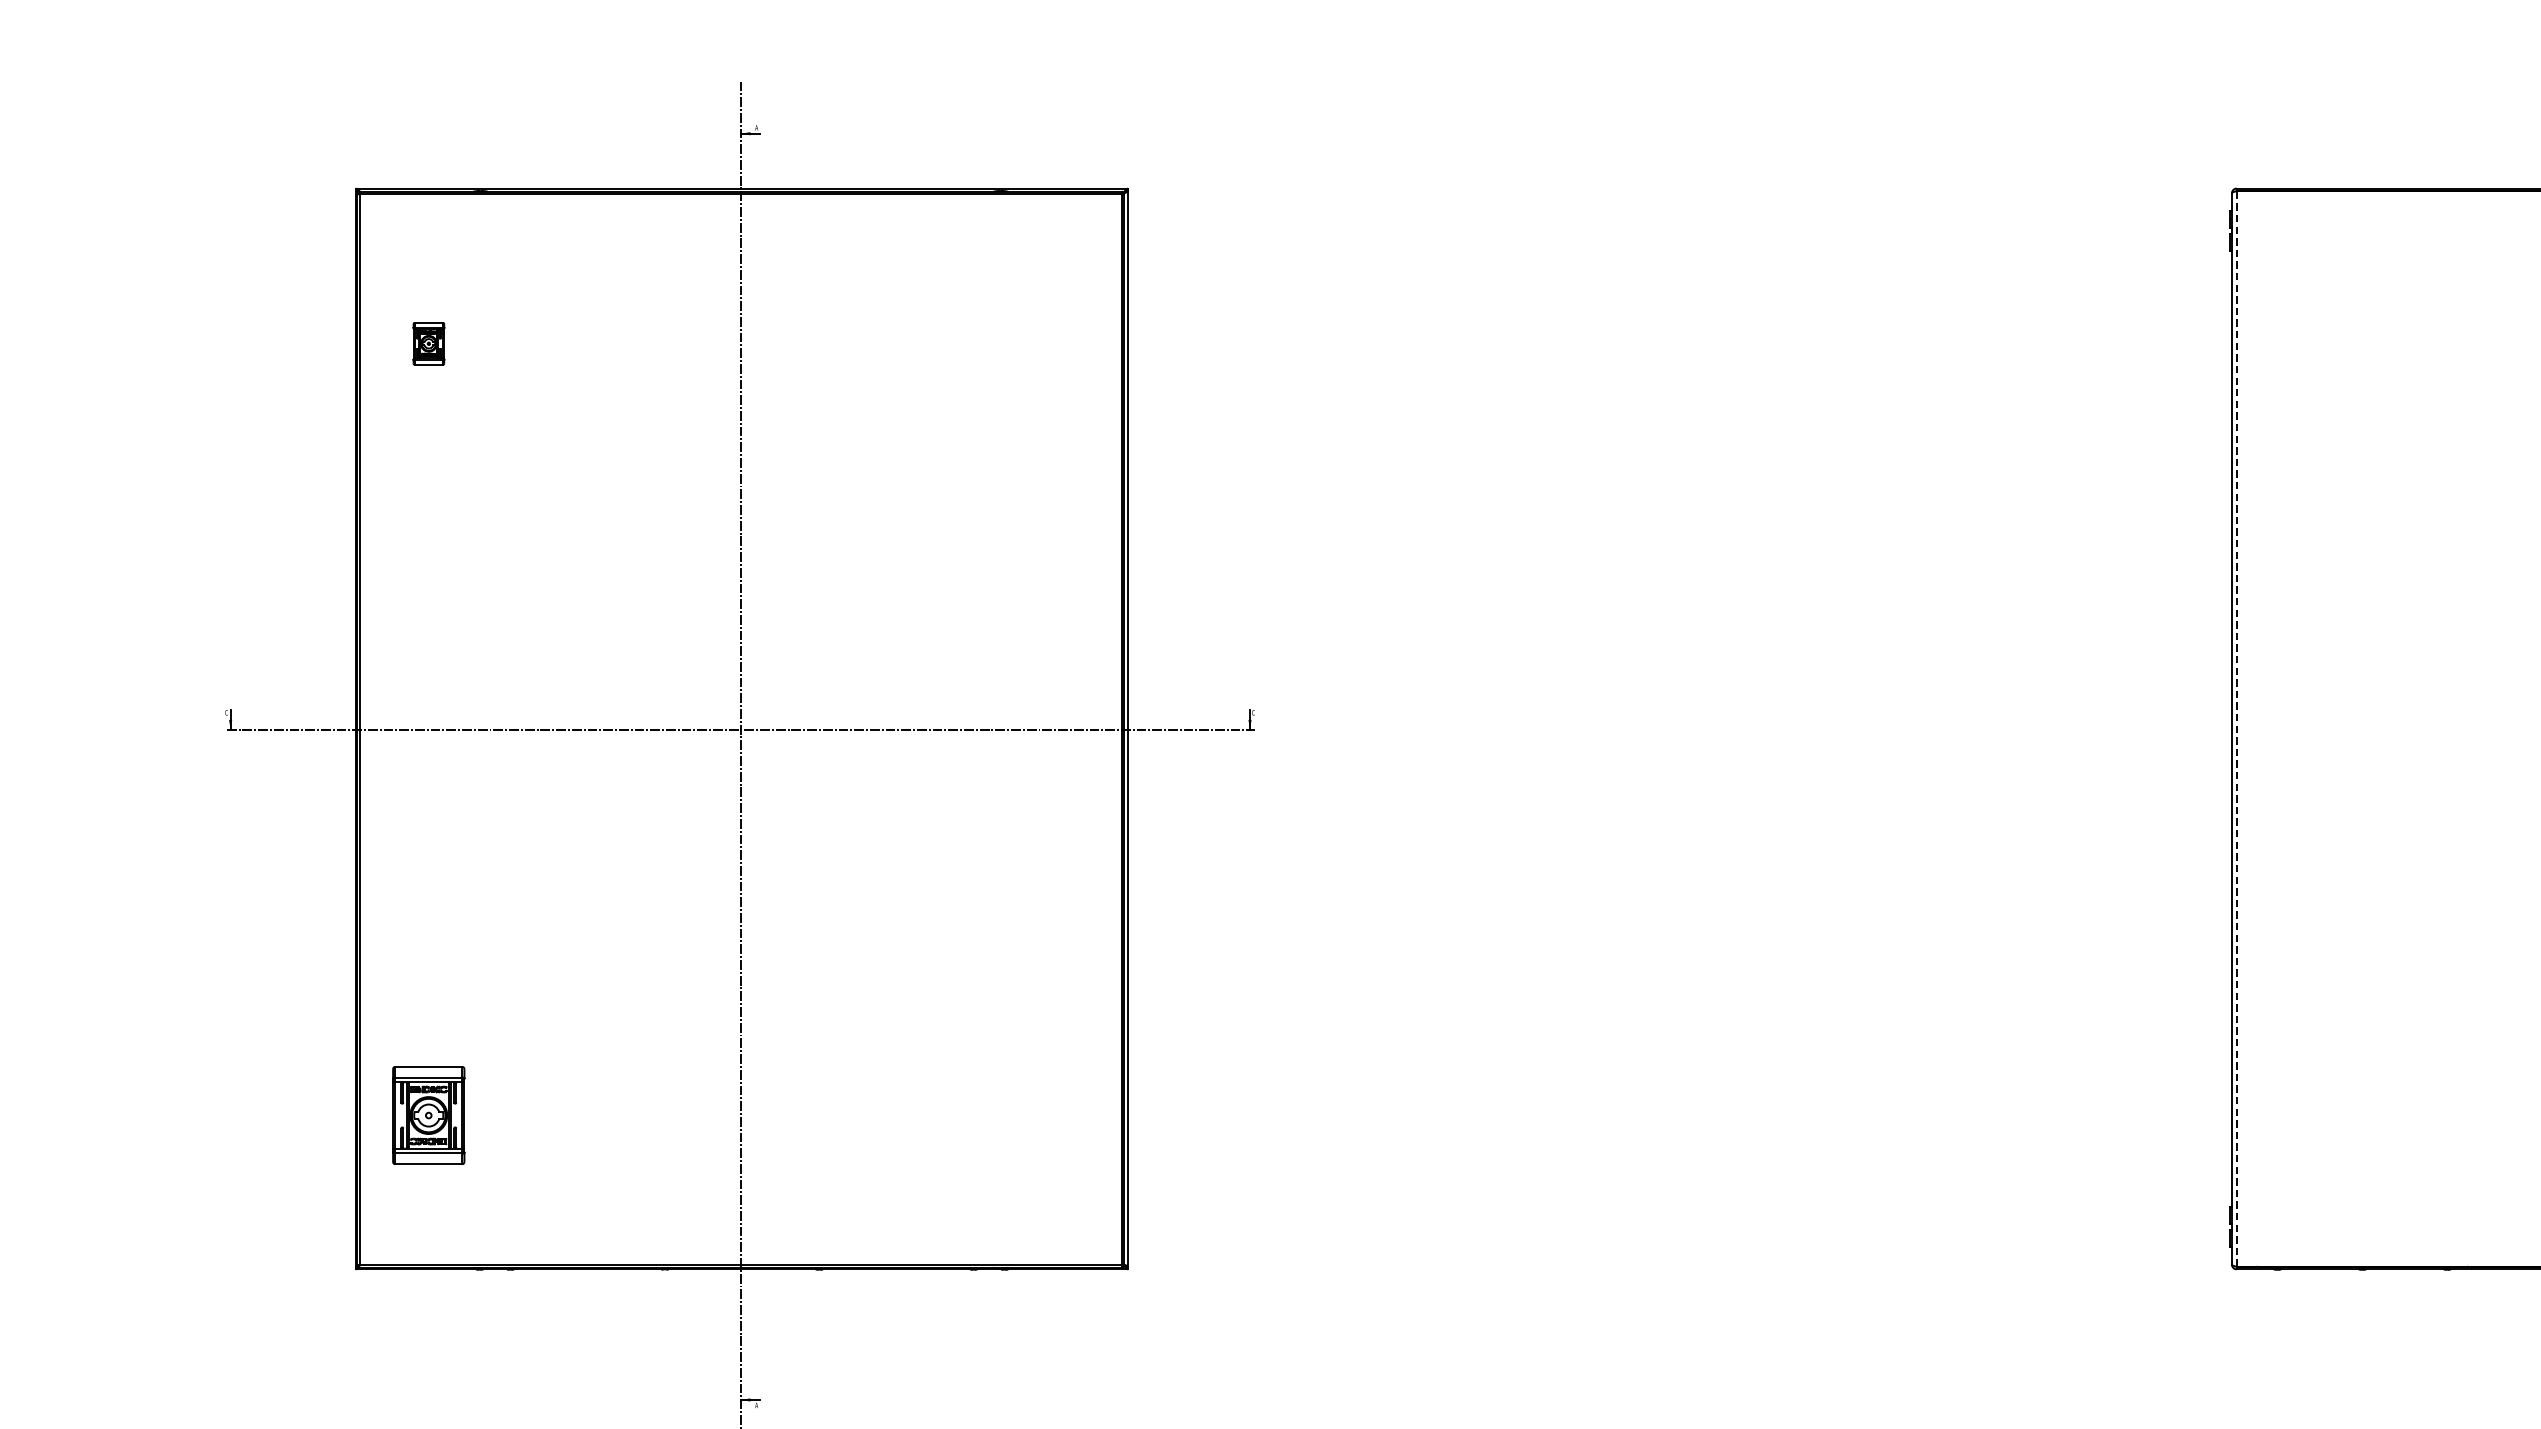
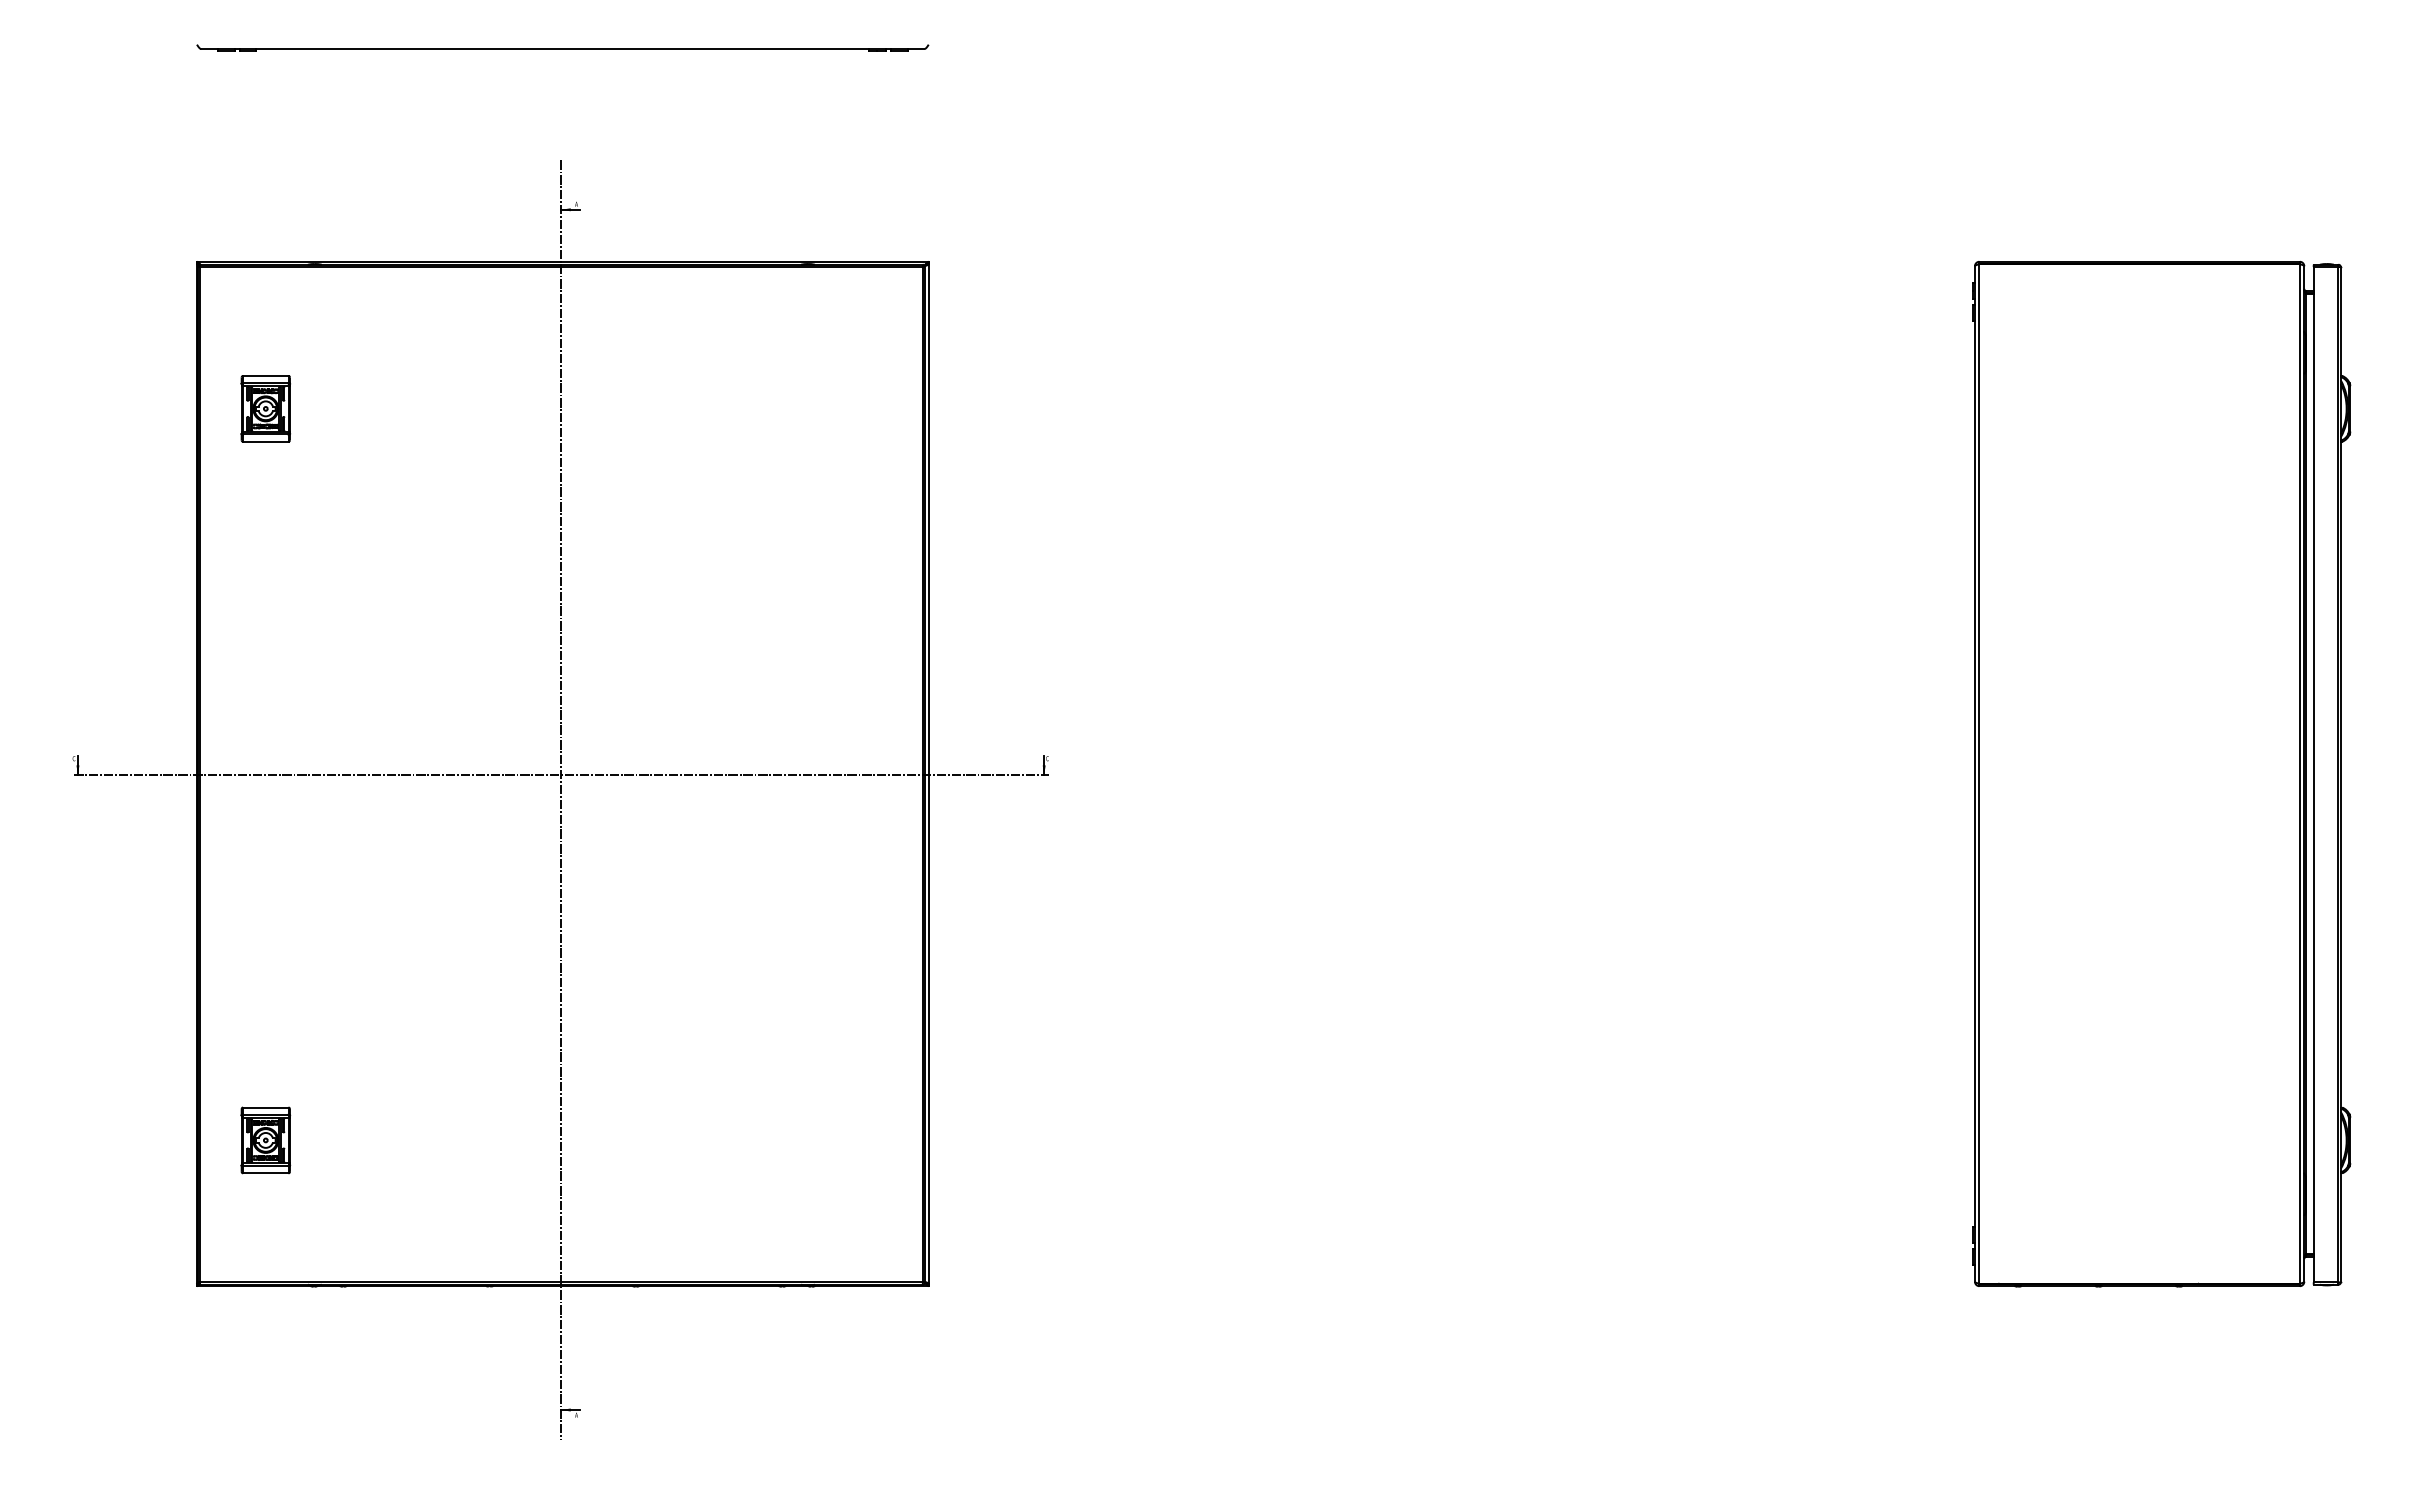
part: (428, 343) -> (265, 408), size x1.67
line: (2236, 728) -> (1979, 773), dashed -> solid
part: (428, 1115) -> (265, 1140), size x0.71

